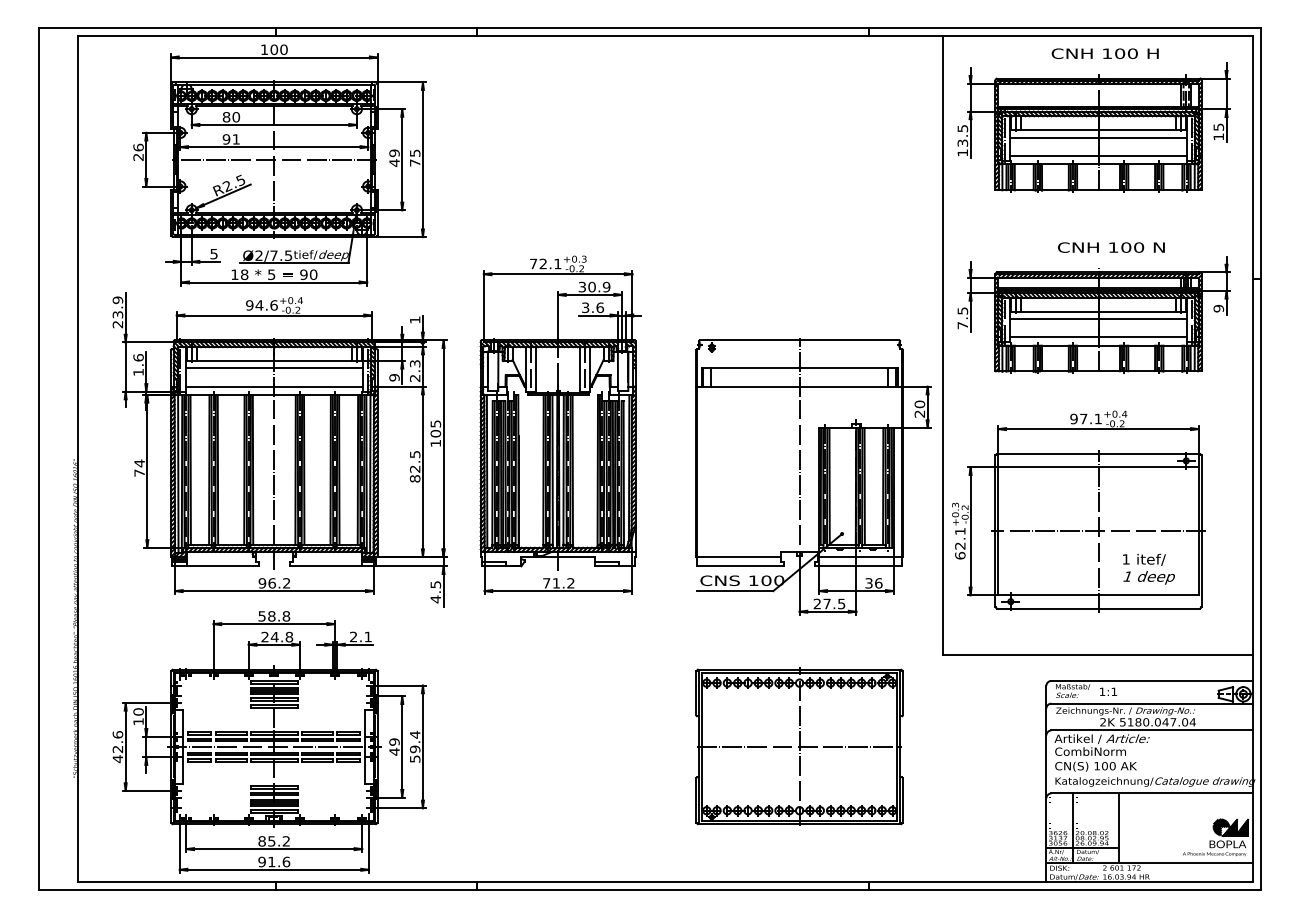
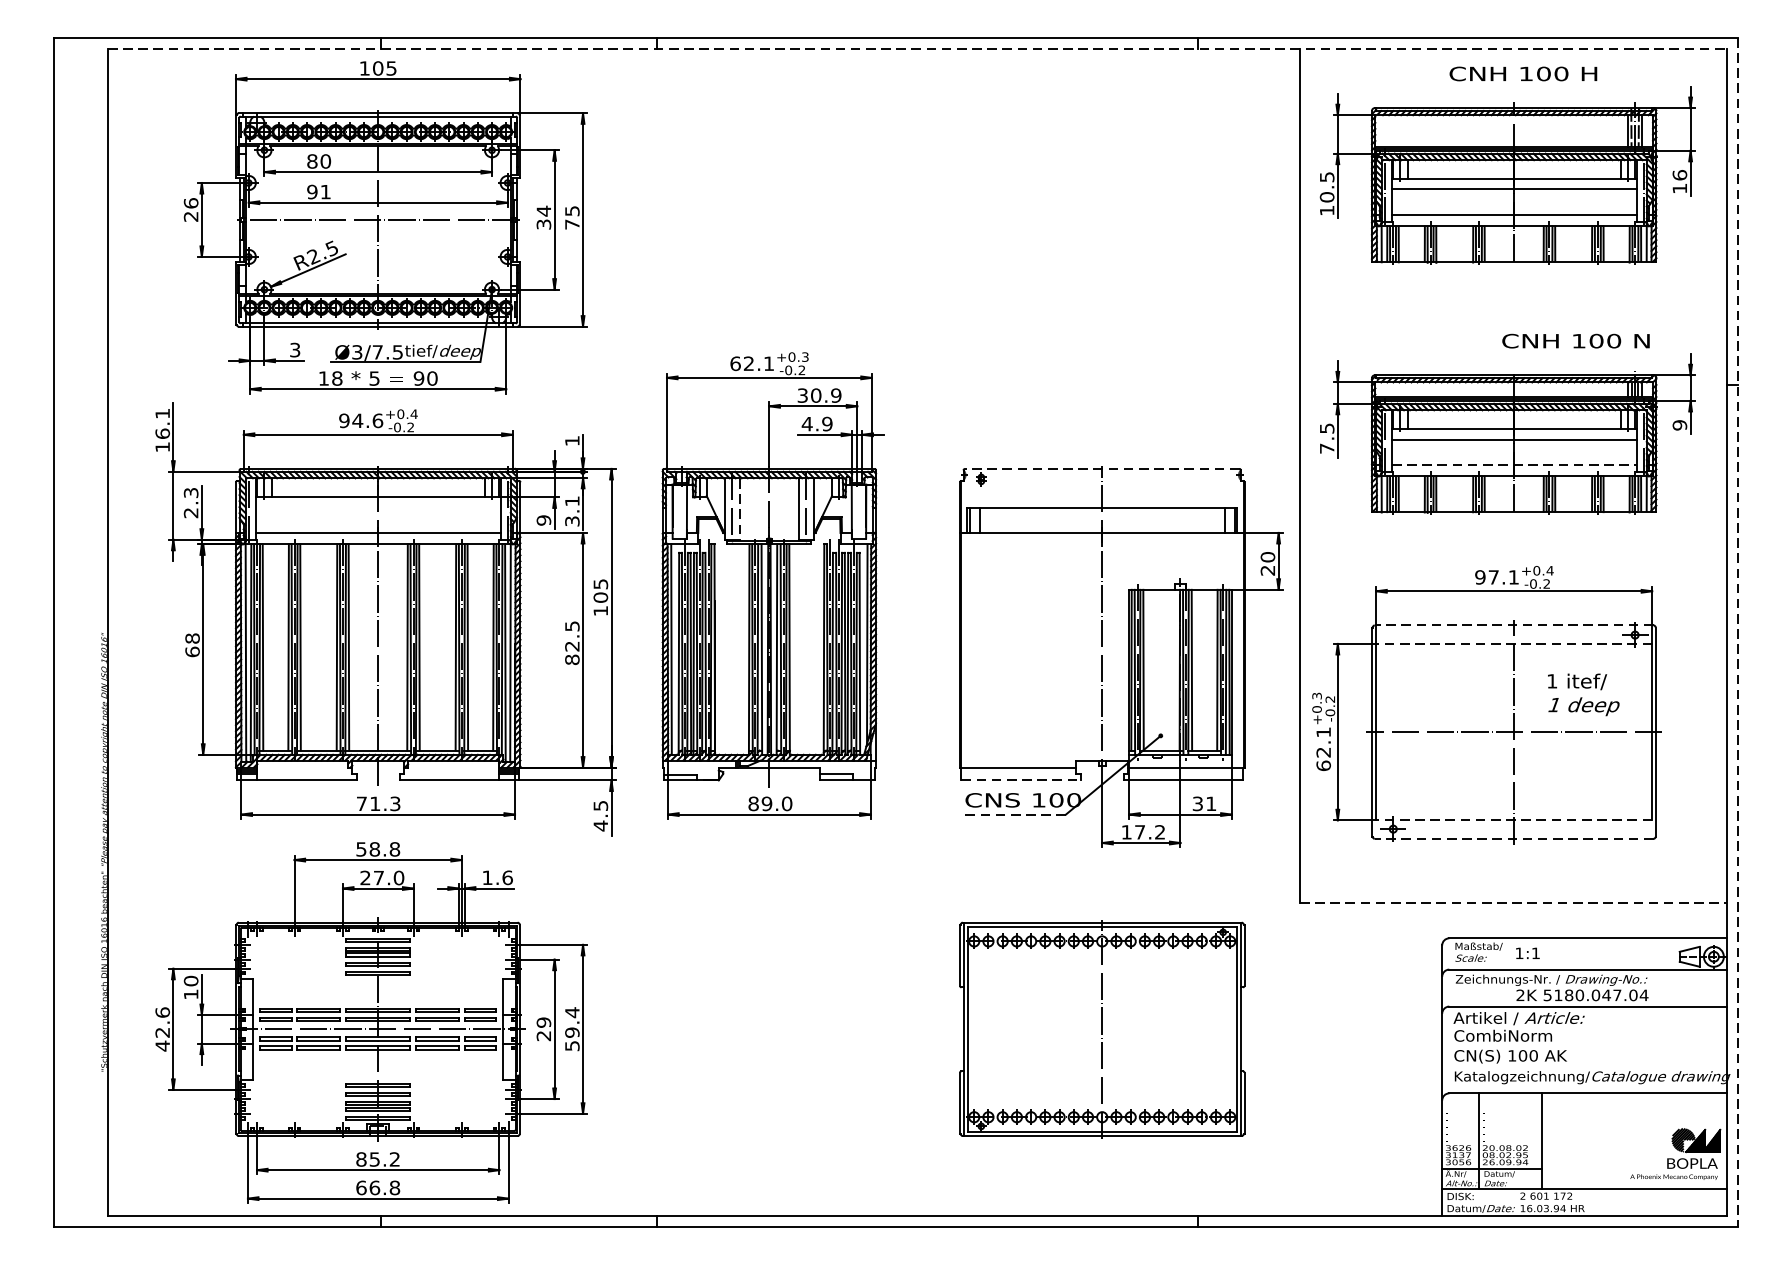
line: (665, 35) -> (917, 48), solid -> dashed
text: (283, 49) -> (390, 68), 100 -> 105
text: (1218, 126) -> (1679, 174), 15 -> 16
text: (962, 142) -> (1326, 196), 13.5 -> 10.5
text: (394, 158) -> (543, 218), 49 -> 34
text: (1111, 247) -> (1576, 341), moved
text: (213, 253) -> (294, 349), 5 -> 3
text: (258, 256) -> (356, 353), Ø2/7.5 -> Ø3/7.5
text: (533, 263) -> (735, 363), 72.1 -> 62.1
text: (592, 307) -> (816, 423), 3.6 -> 4.9
text: (117, 312) -> (162, 430), 23.9 -> 16.1
line: (1098, 337) -> (1514, 465), solid -> dashed
line: (799, 340) -> (1102, 469), solid -> dashed
text: (138, 364) -> (191, 502), 1.6 -> 2.3
line: (274, 368) -> (378, 507), removed
line: (536, 369) -> (739, 509), solid -> dashed
text: (414, 370) -> (571, 510), 2.3 -> 3.1
line: (1098, 453) -> (1514, 624), solid -> dashed
line: (1261, 459) -> (1738, 633), solid -> dashed
text: (139, 467) -> (192, 644), 74 -> 68
line: (1098, 467) -> (1514, 644), solid -> dashed
line: (741, 566) -> (1022, 780), solid -> dashed
text: (1148, 568) -> (1583, 693), moved
text: (274, 583) -> (378, 804), 96.2 -> 71.3
text: (558, 583) -> (769, 804), 71.2 -> 89.0
text: (878, 583) -> (1210, 804), 36 -> 31
line: (735, 591) -> (1013, 815), solid -> dashed
line: (1098, 595) -> (1514, 820), solid -> dashed
text: (829, 603) -> (1143, 831), 27.5 -> 17.2
line: (1098, 608) -> (1514, 838), solid -> dashed
text: (361, 636) -> (498, 877), 2.1 -> 1.6
text: (281, 637) -> (388, 878), 24.8 -> 27.0
line: (1097, 655) -> (1512, 903), solid -> dashed
line: (799, 746) -> (1102, 1028), removed
text: (394, 751) -> (543, 1035), 49 -> 29
text: (274, 861) -> (378, 1187), 91.6 -> 66.8

